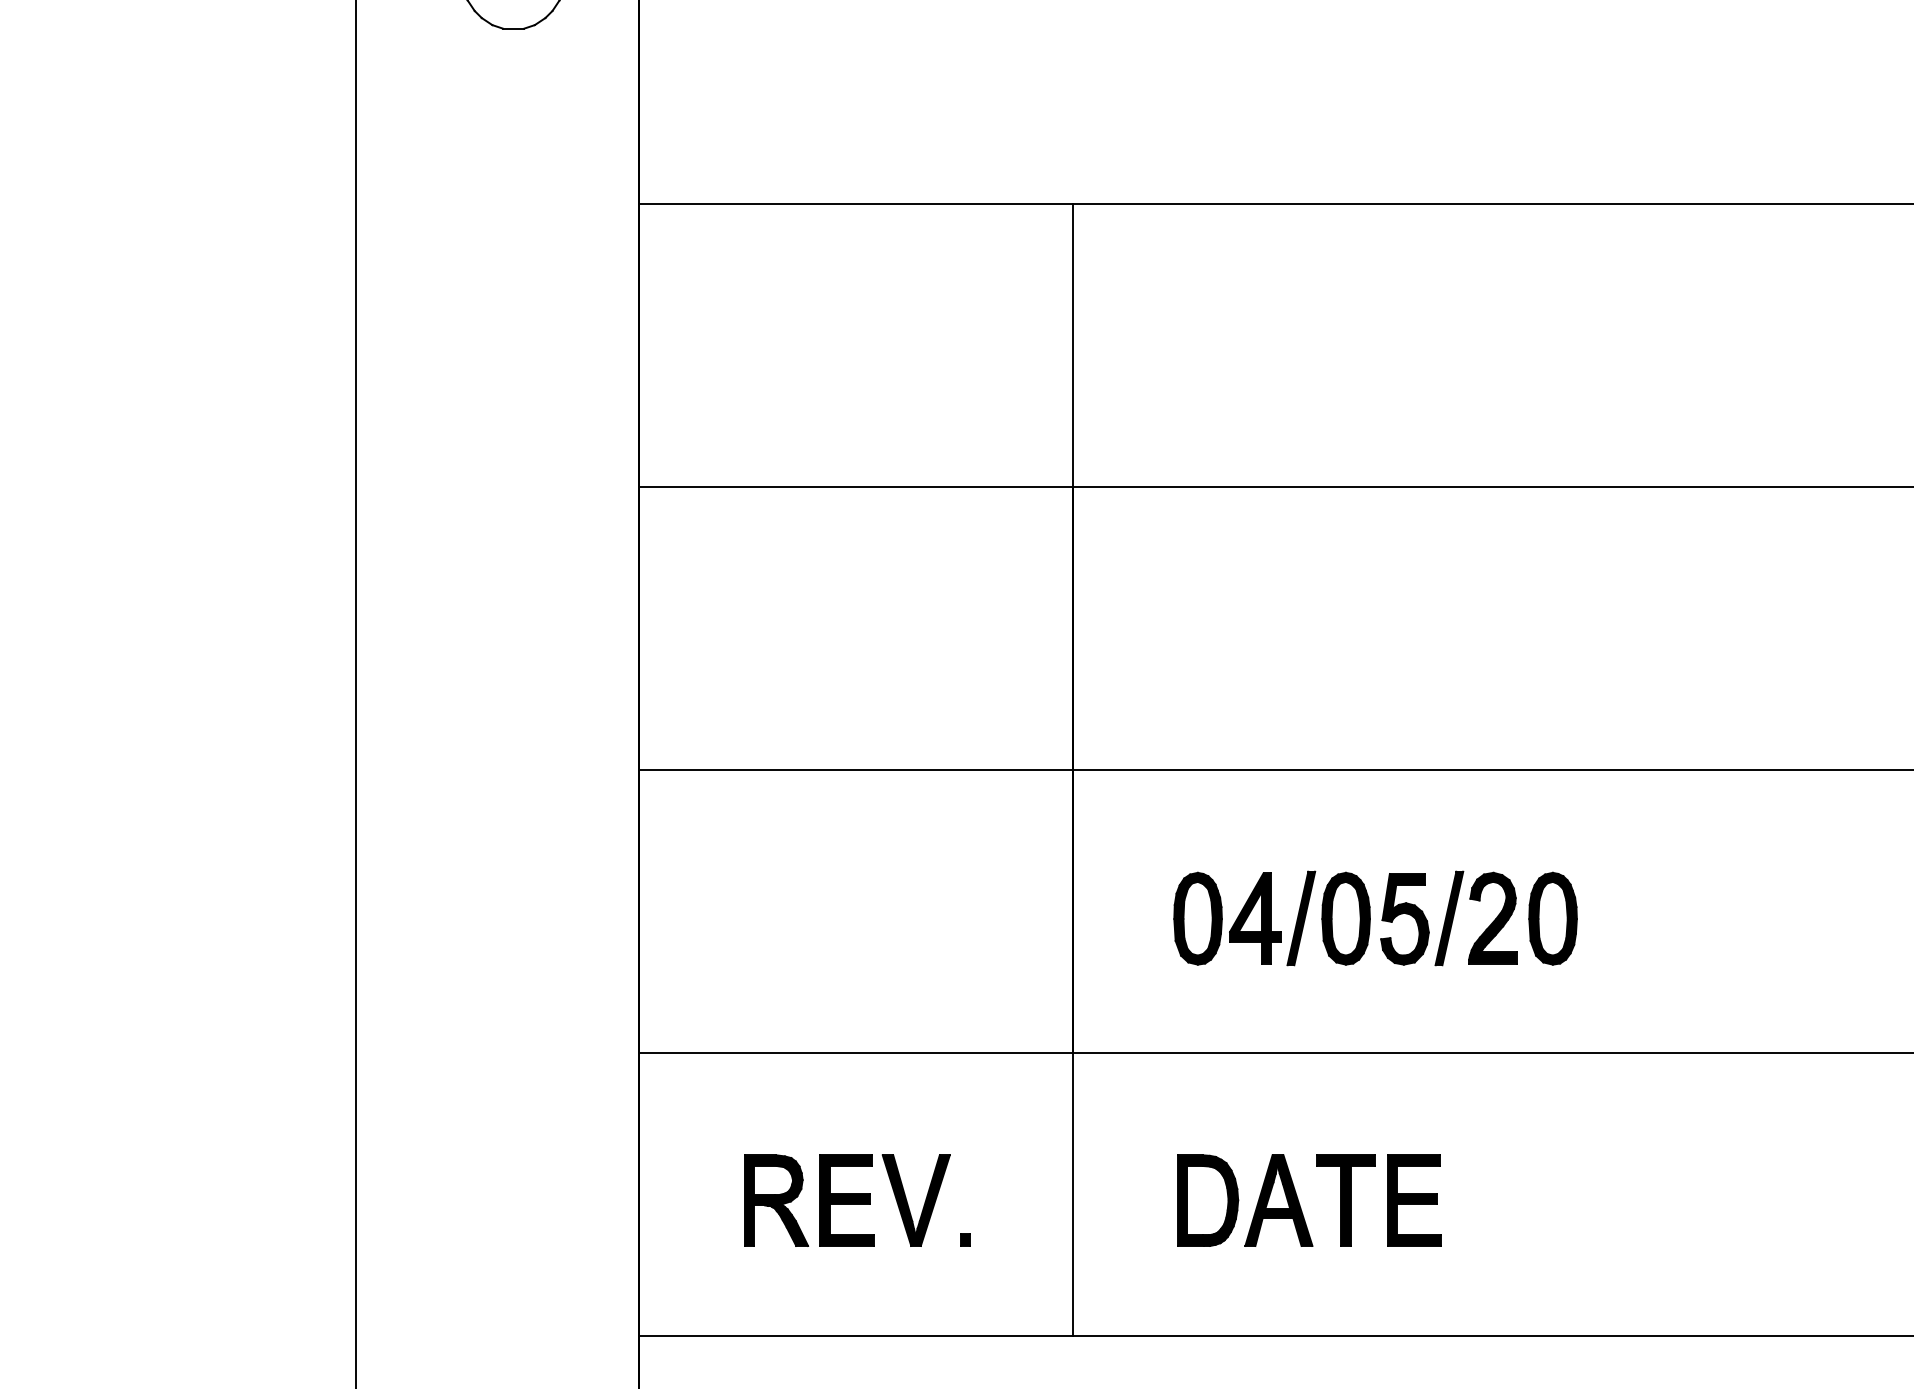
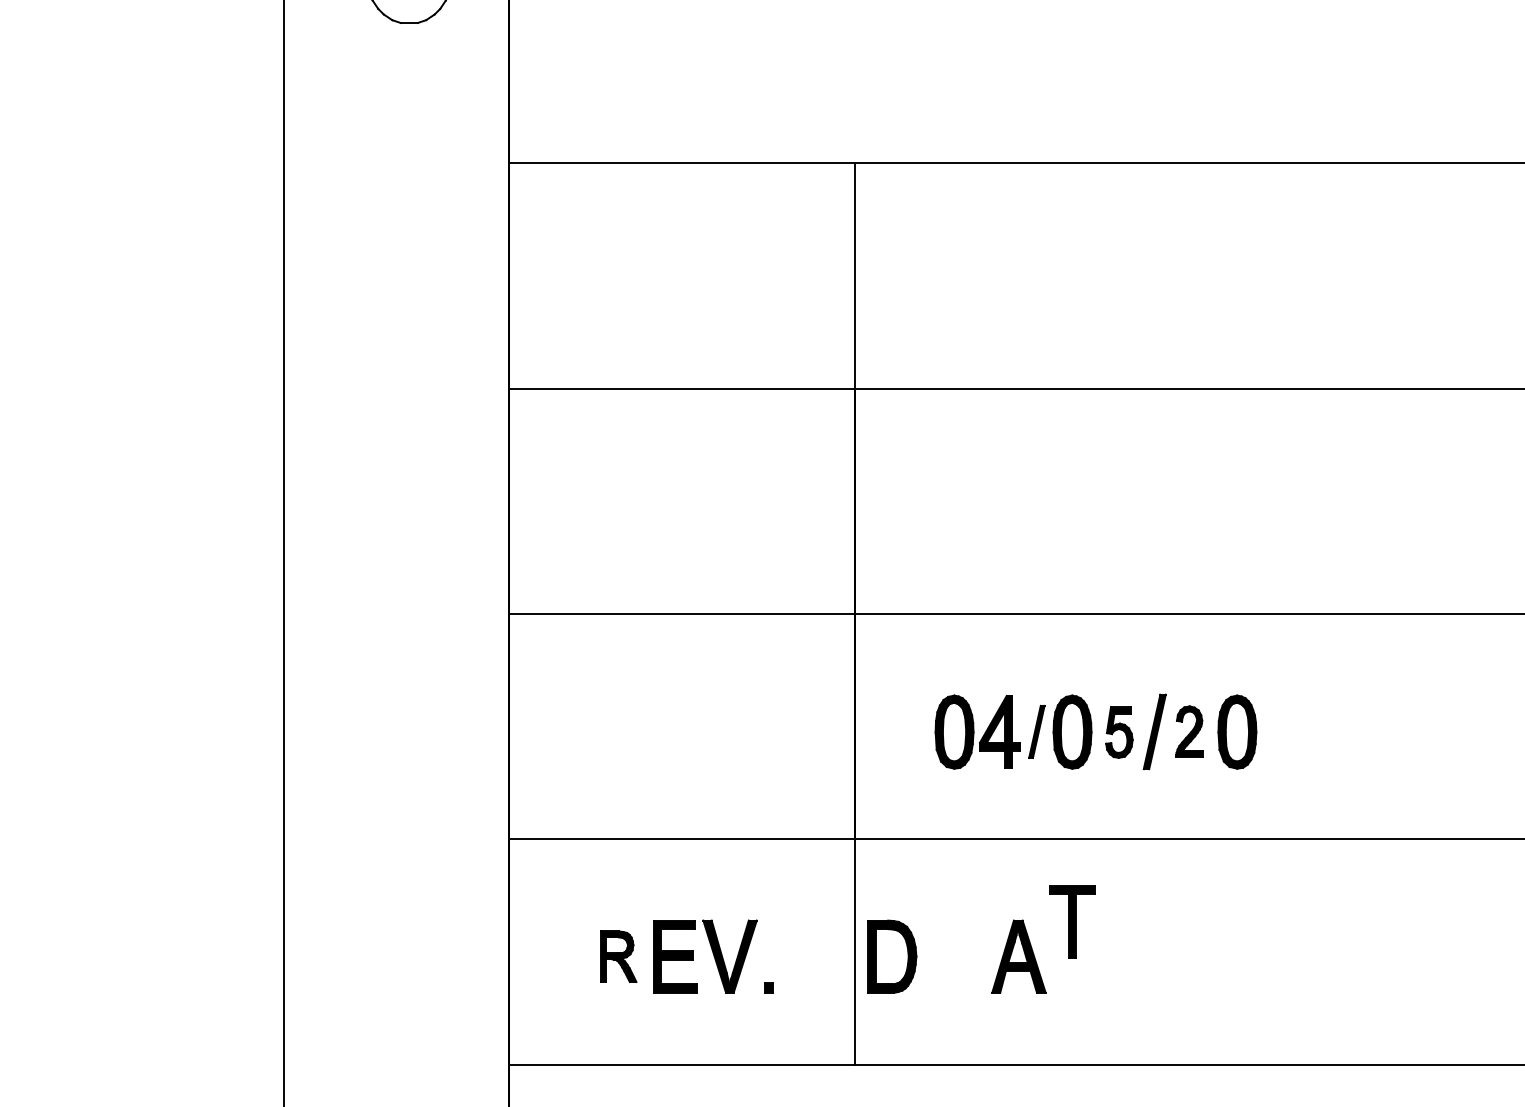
part: (1492, 917) -> (1189, 731), size x0.7
part: (1301, 918) -> (1036, 731), size x0.7
part: (1404, 919) -> (1119, 732), size x0.7
part: (776, 1200) -> (618, 956), size x0.7
part: (1208, 1200) -> (892, 956), moved
part: (1345, 1200) -> (1072, 921), moved
part: (1414, 1200) -> (1126, 956), removed

